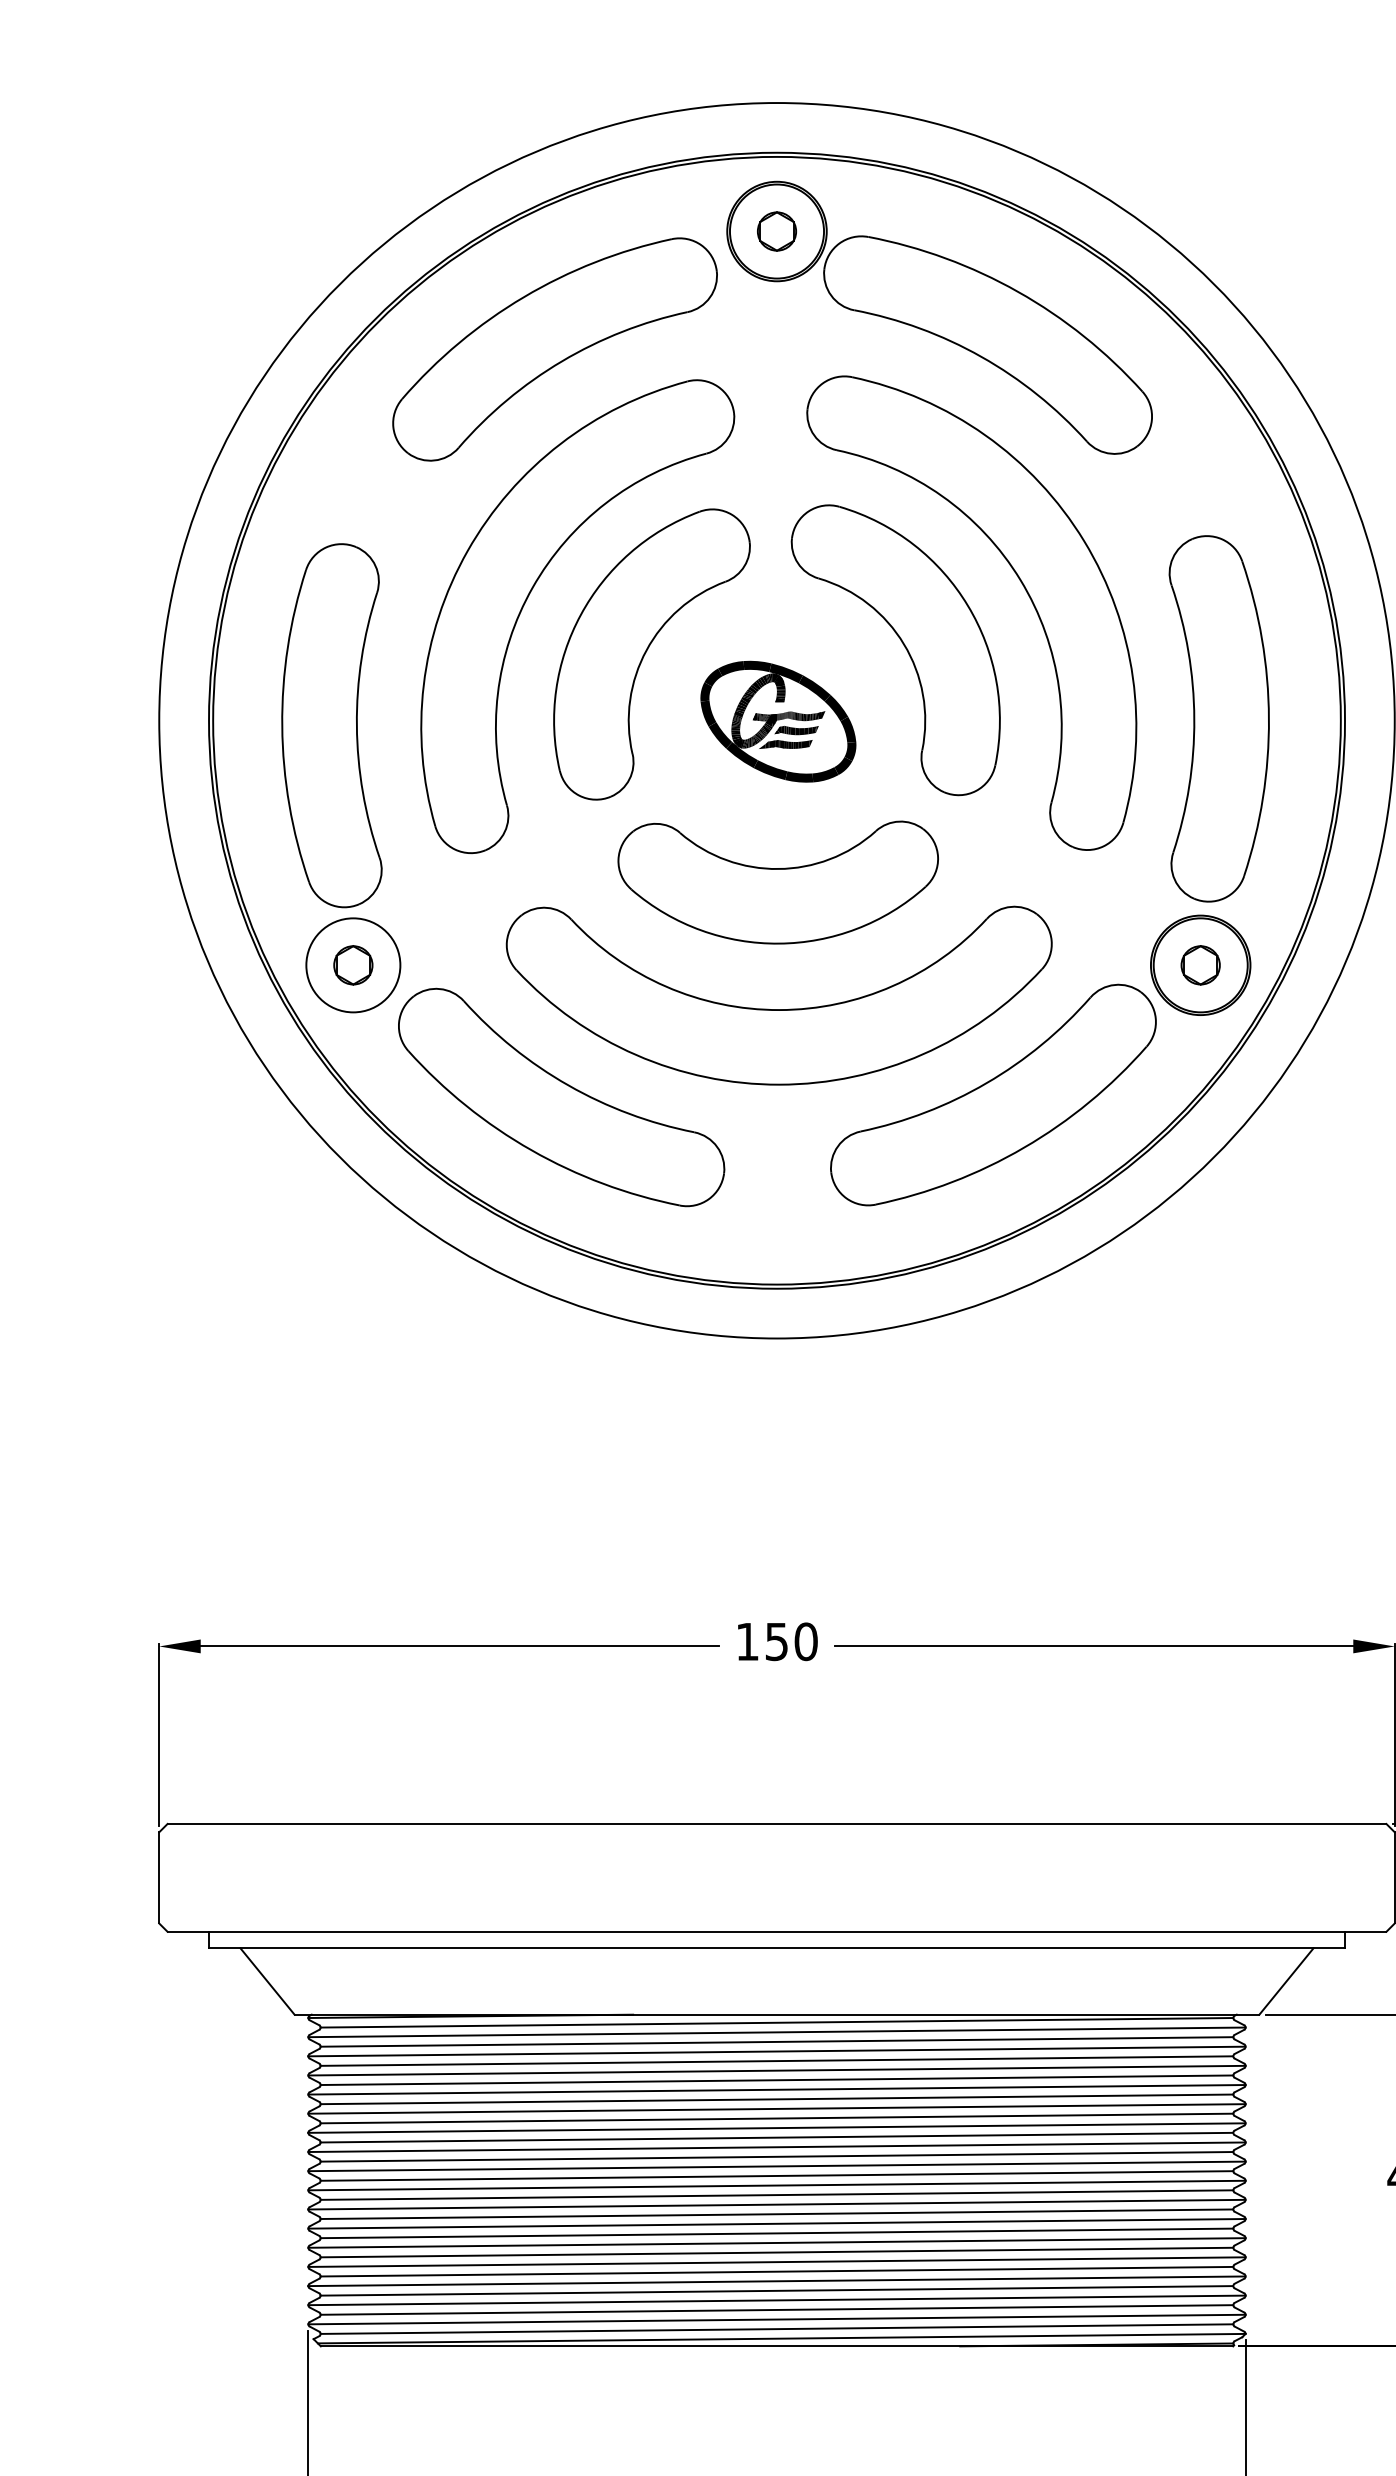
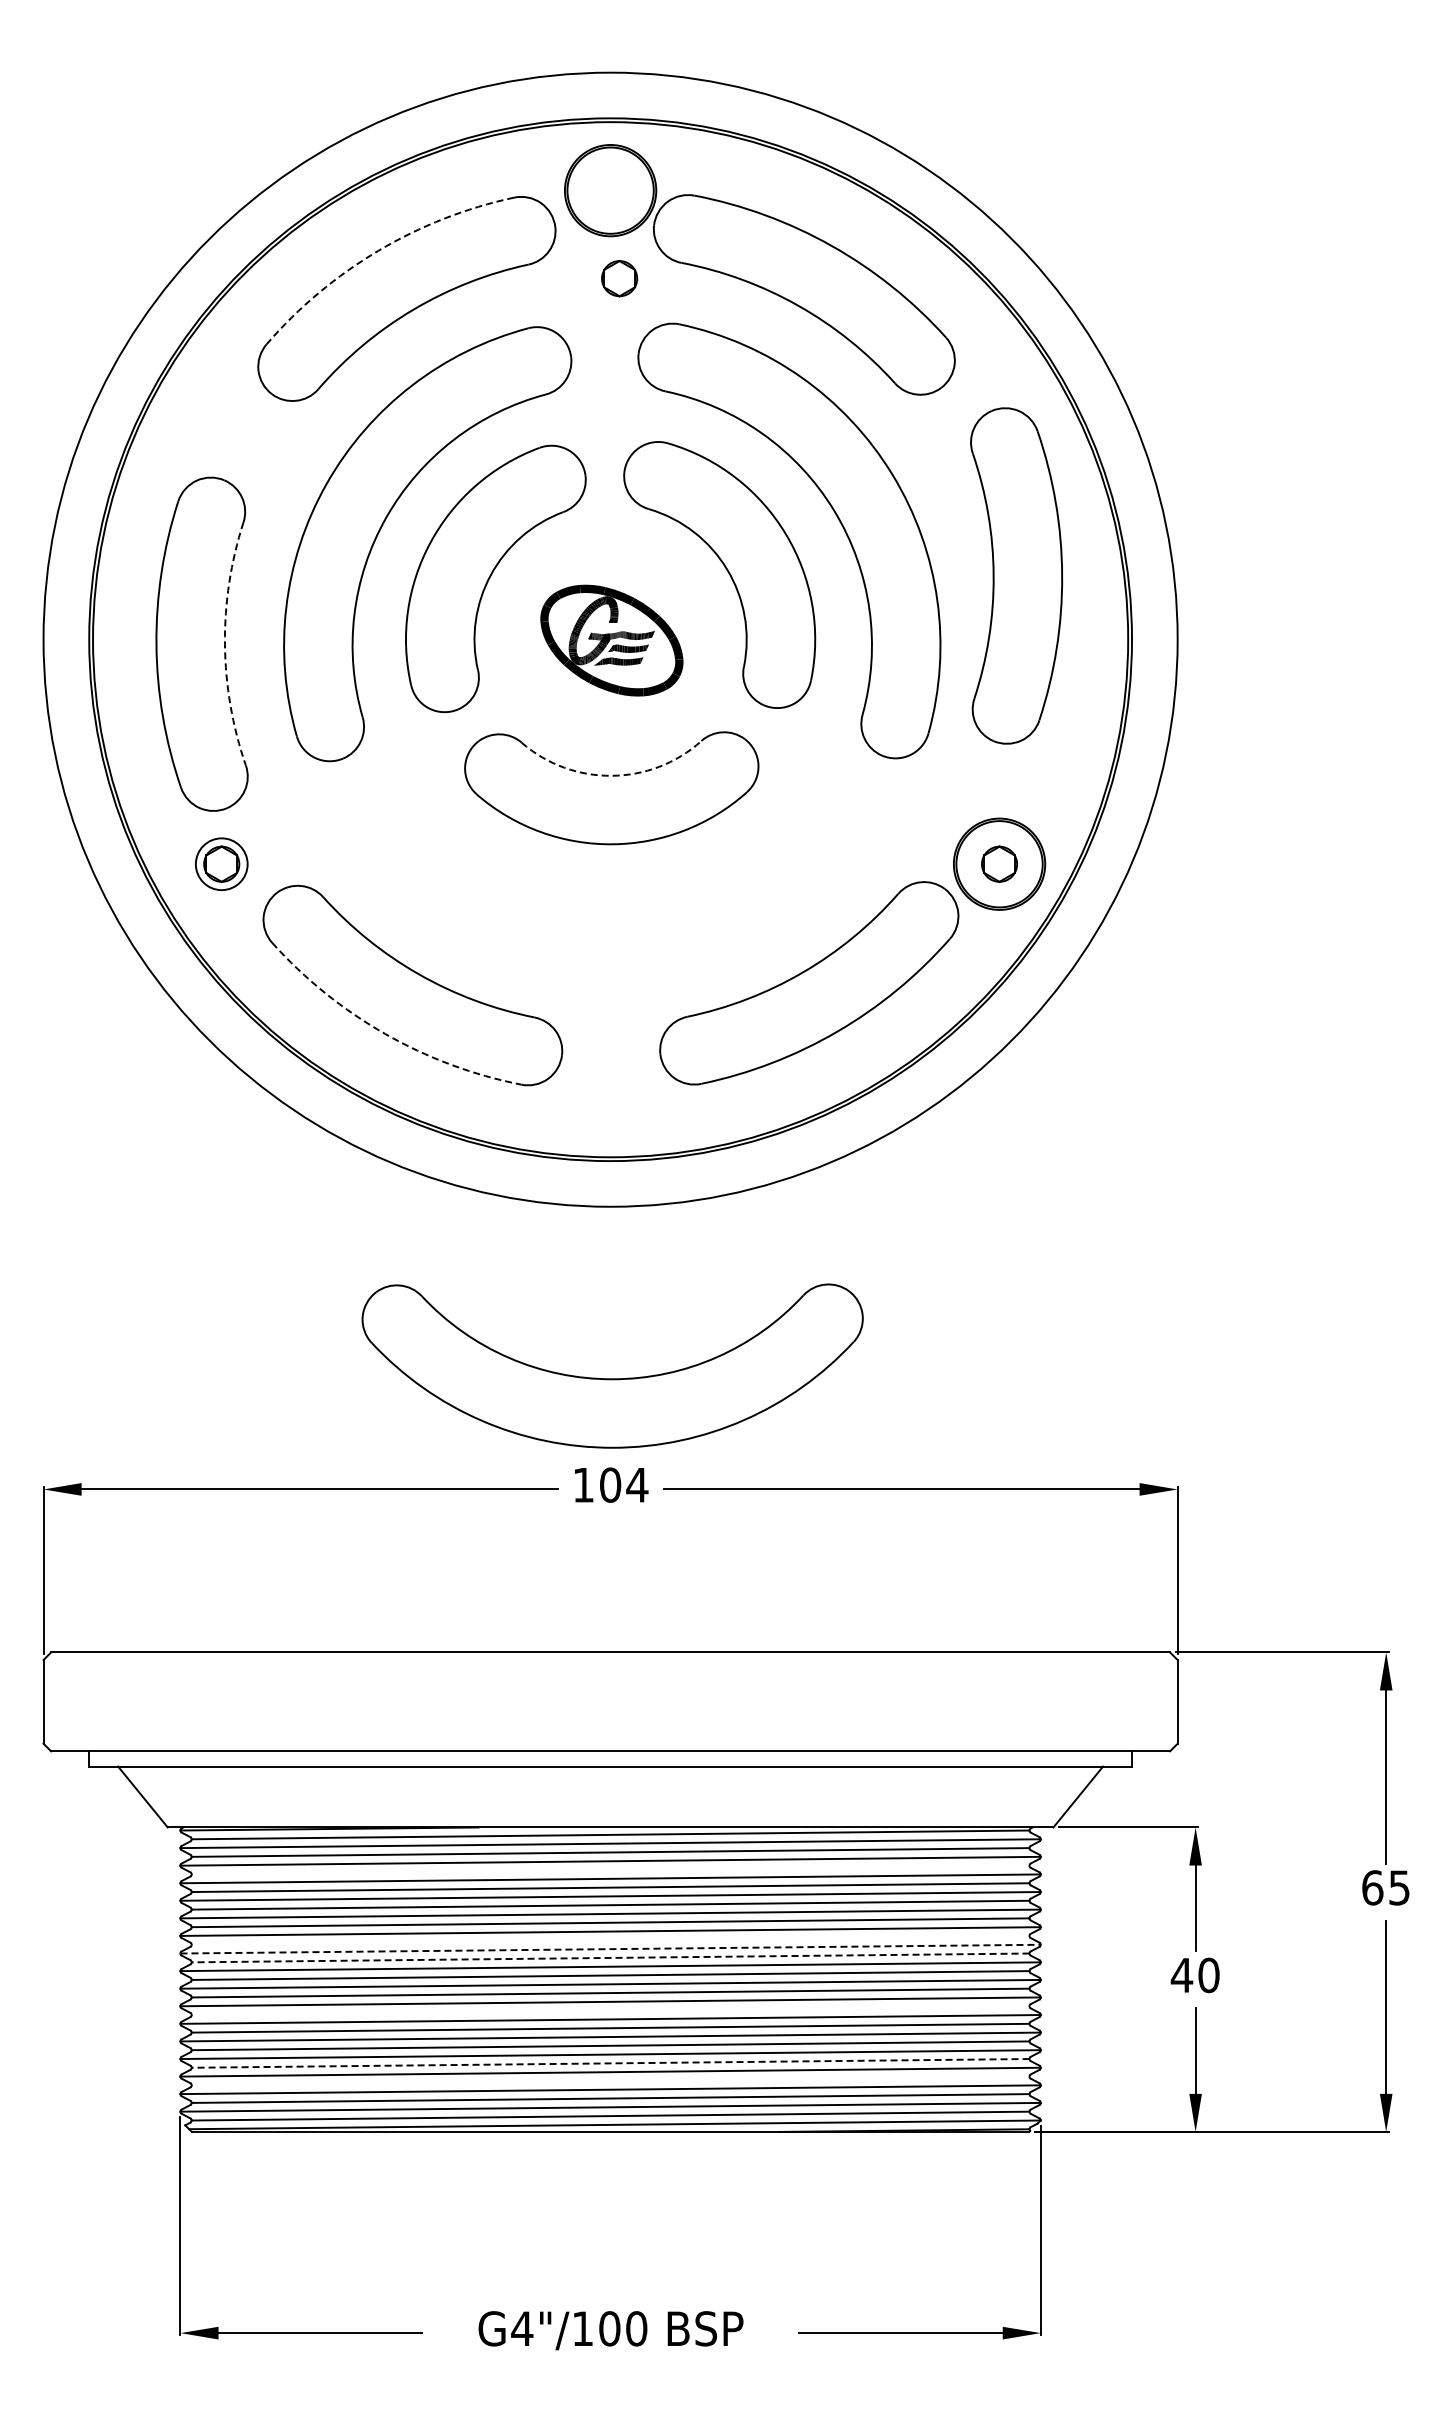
part: (776, 231) -> (619, 278), moved
arc: (524, 296) -> (378, 250), solid -> dashed
part: (1219, 718) -> (1016, 575), moved
arc: (356, 725) -> (224, 644), solid -> dashed
arc: (777, 868) -> (611, 775), solid -> dashed
circle: (353, 965) -> (221, 864), size x0.6
part: (779, 1009) -> (612, 1378), moved
arc: (531, 1150) -> (385, 1034), solid -> dashed
text: (792, 1641) -> (624, 1484), 150 -> 104
line: (776, 2060) -> (610, 1869), removed
line: (776, 2136) -> (610, 1939), removed
line: (777, 2147) -> (611, 1949), solid -> dashed
line: (776, 2156) -> (610, 1957), solid -> dashed
line: (776, 2214) -> (610, 2010), removed
line: (776, 2271) -> (610, 2063), solid -> dashed
line: (776, 2290) -> (610, 2080), removed

